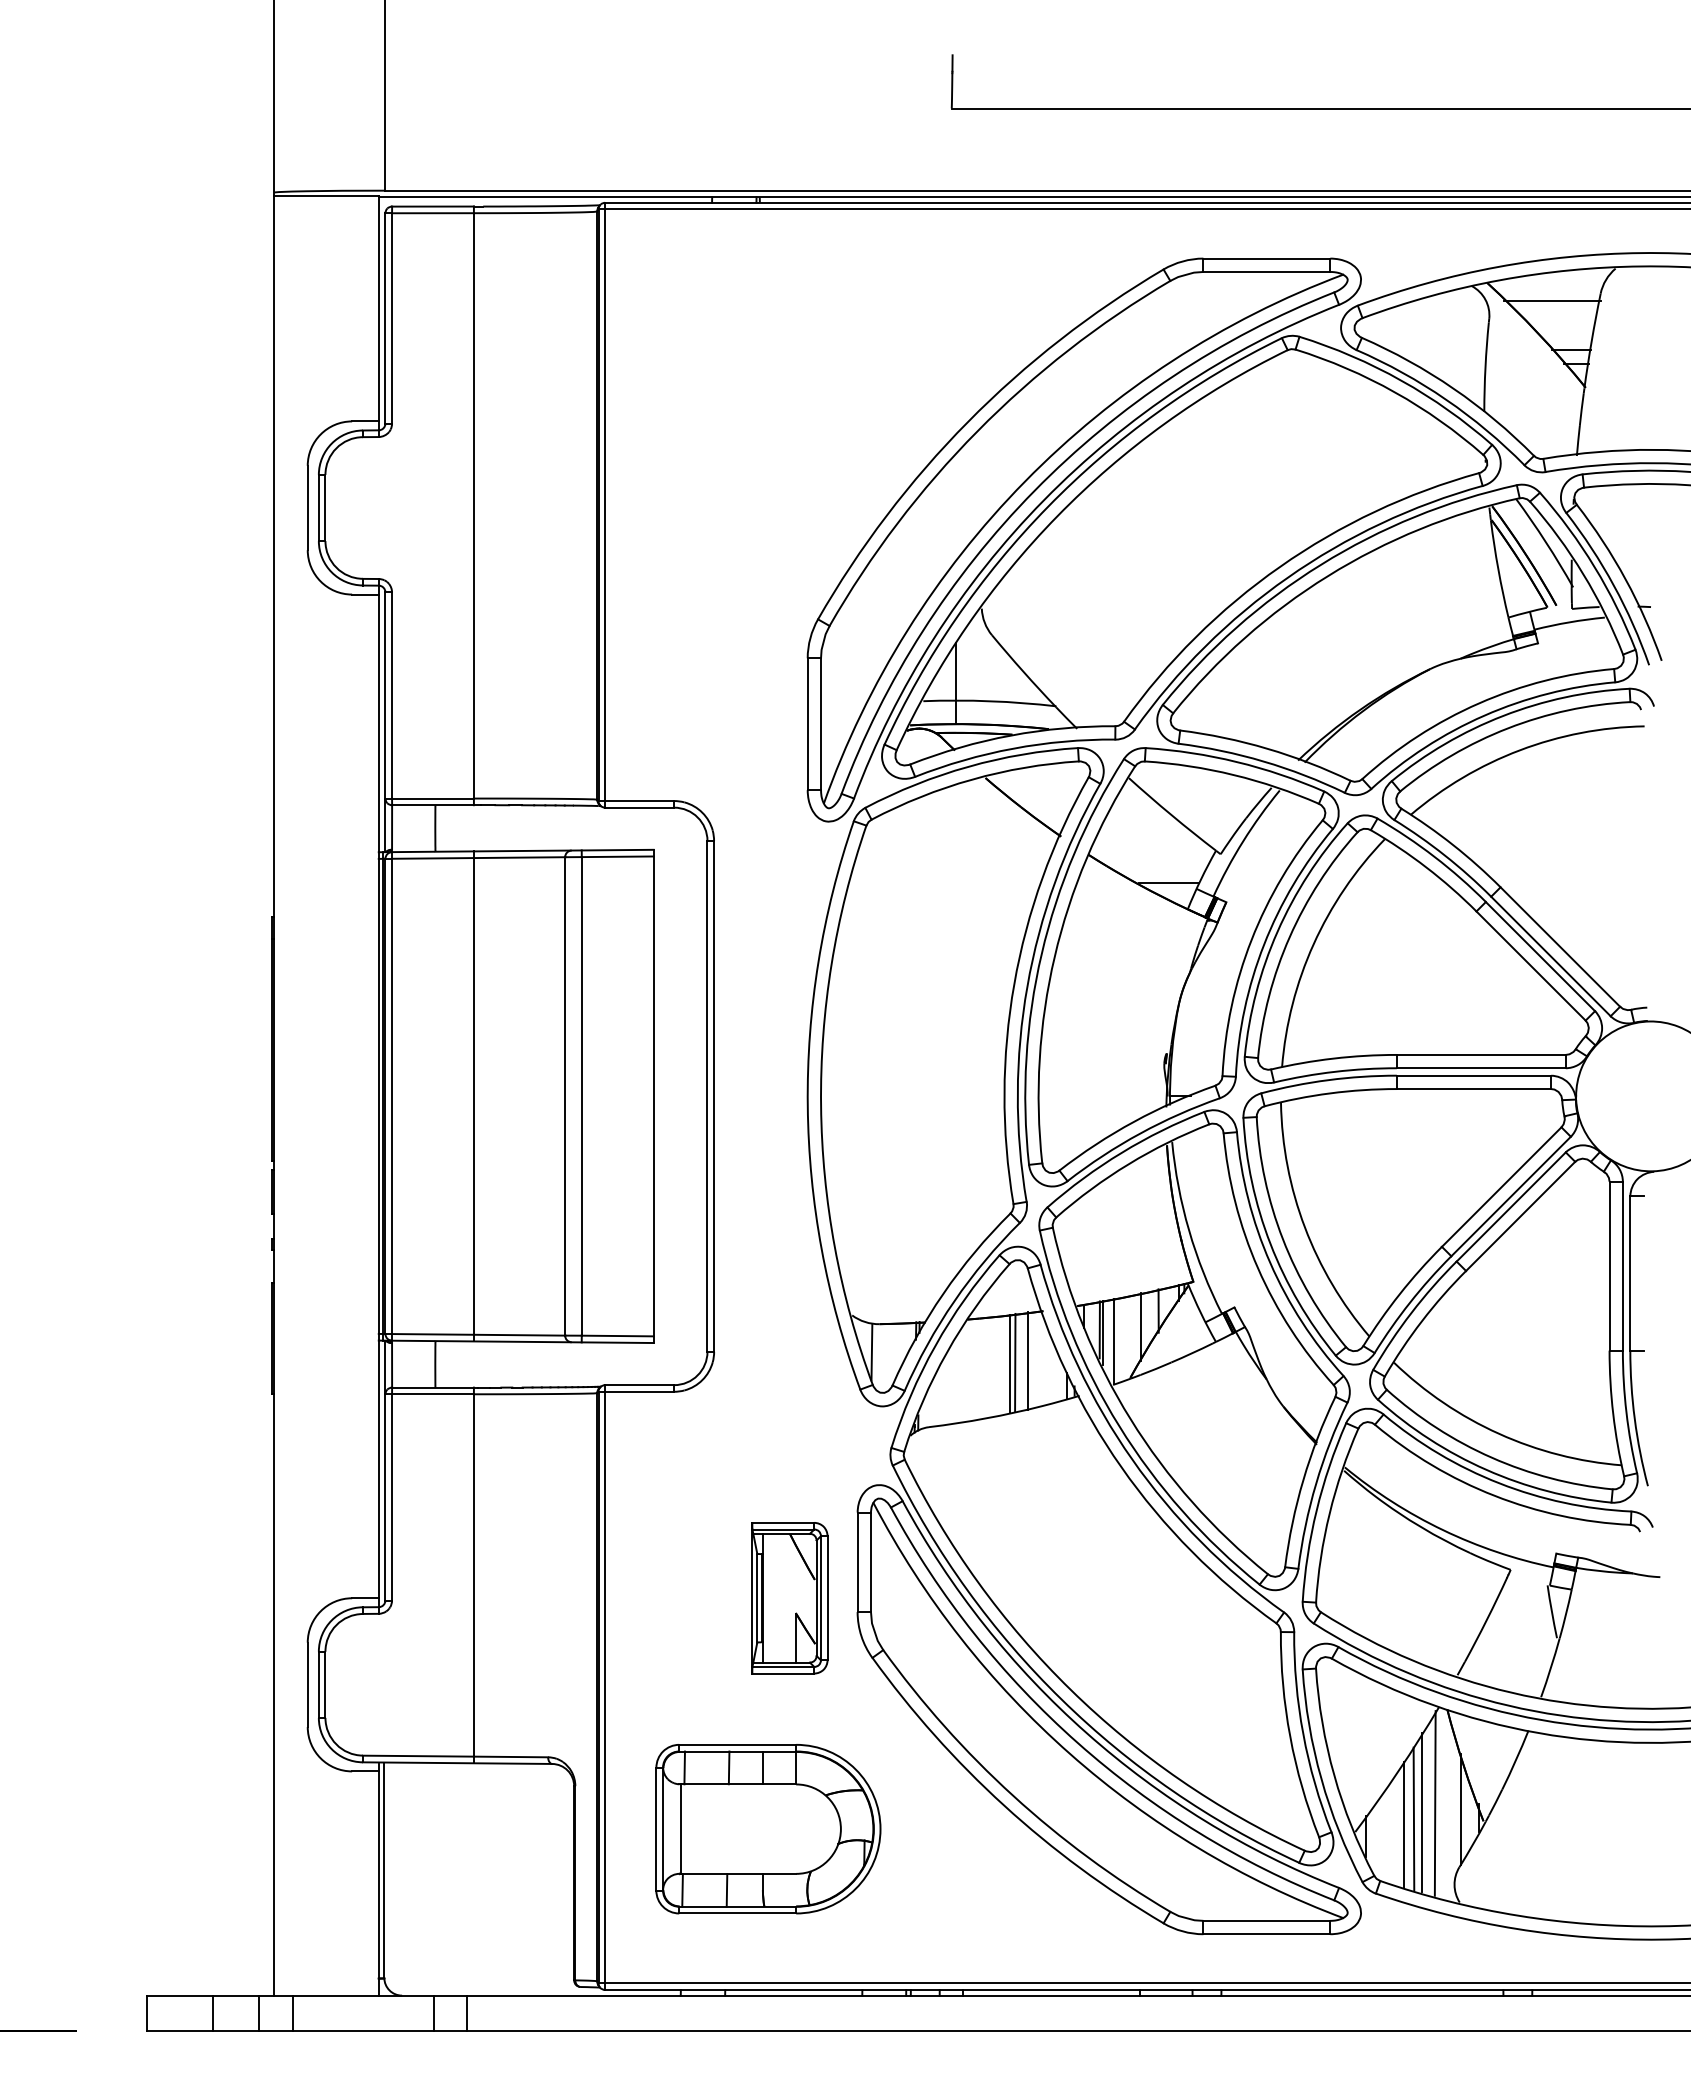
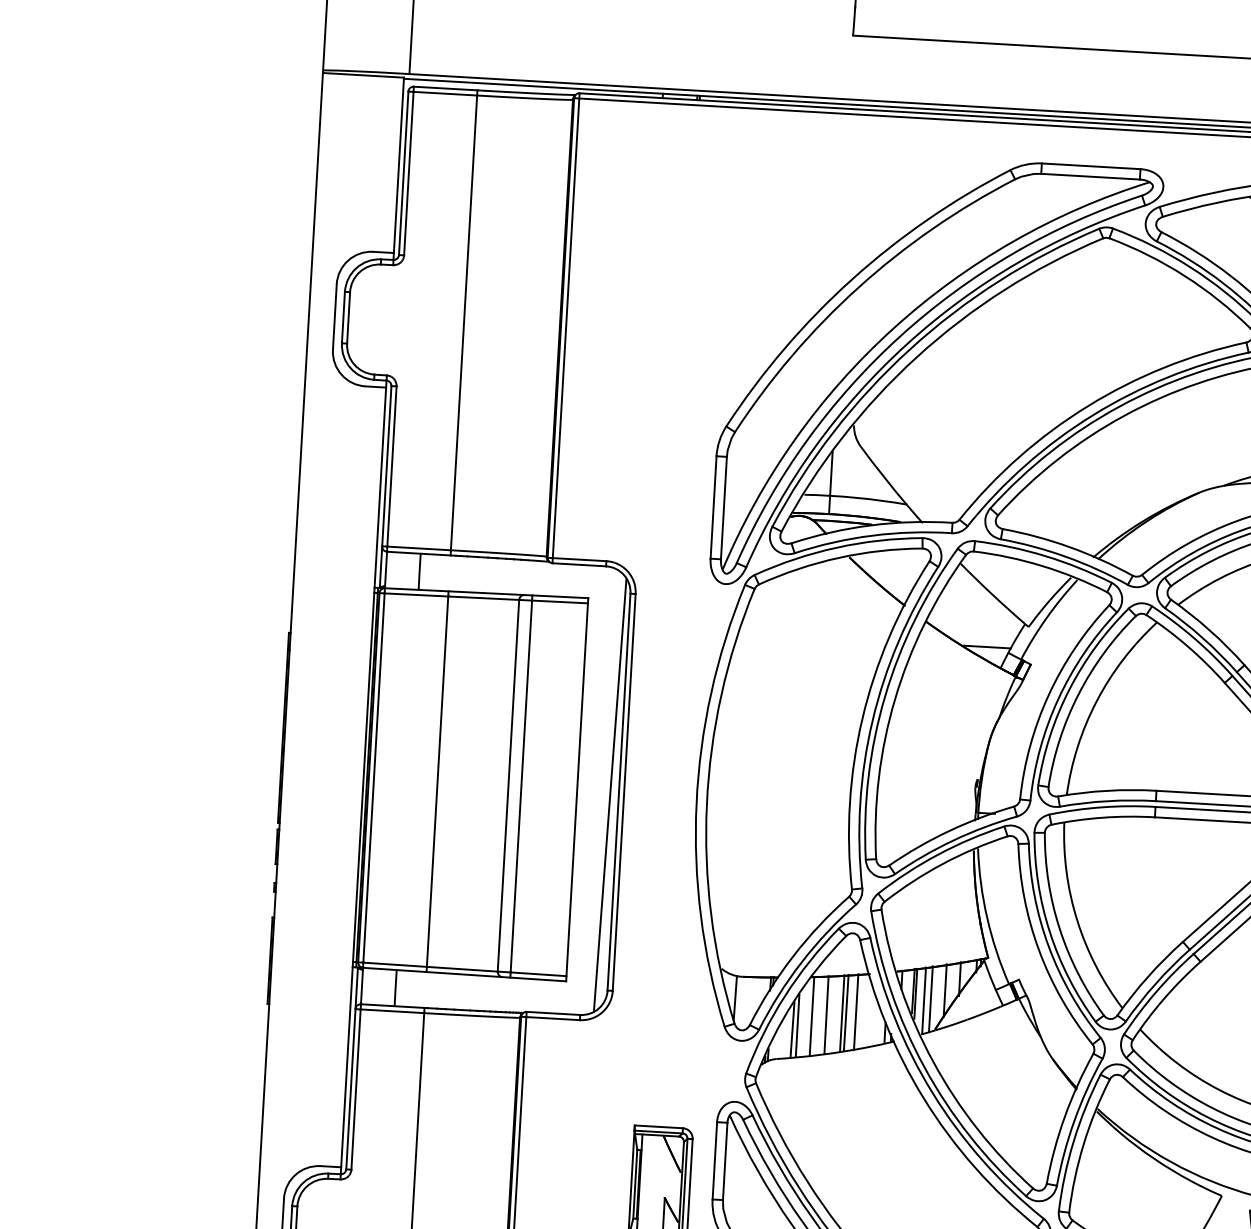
line: (696, 1101) -> (610, 795), added
line: (1122, 1338) -> (930, 998), added
line: (989, 1366) -> (826, 1014), added
line: (971, 1369) -> (811, 1016), added
line: (953, 1382) -> (797, 1025), added
line: (947, 1388) -> (792, 1029), added

